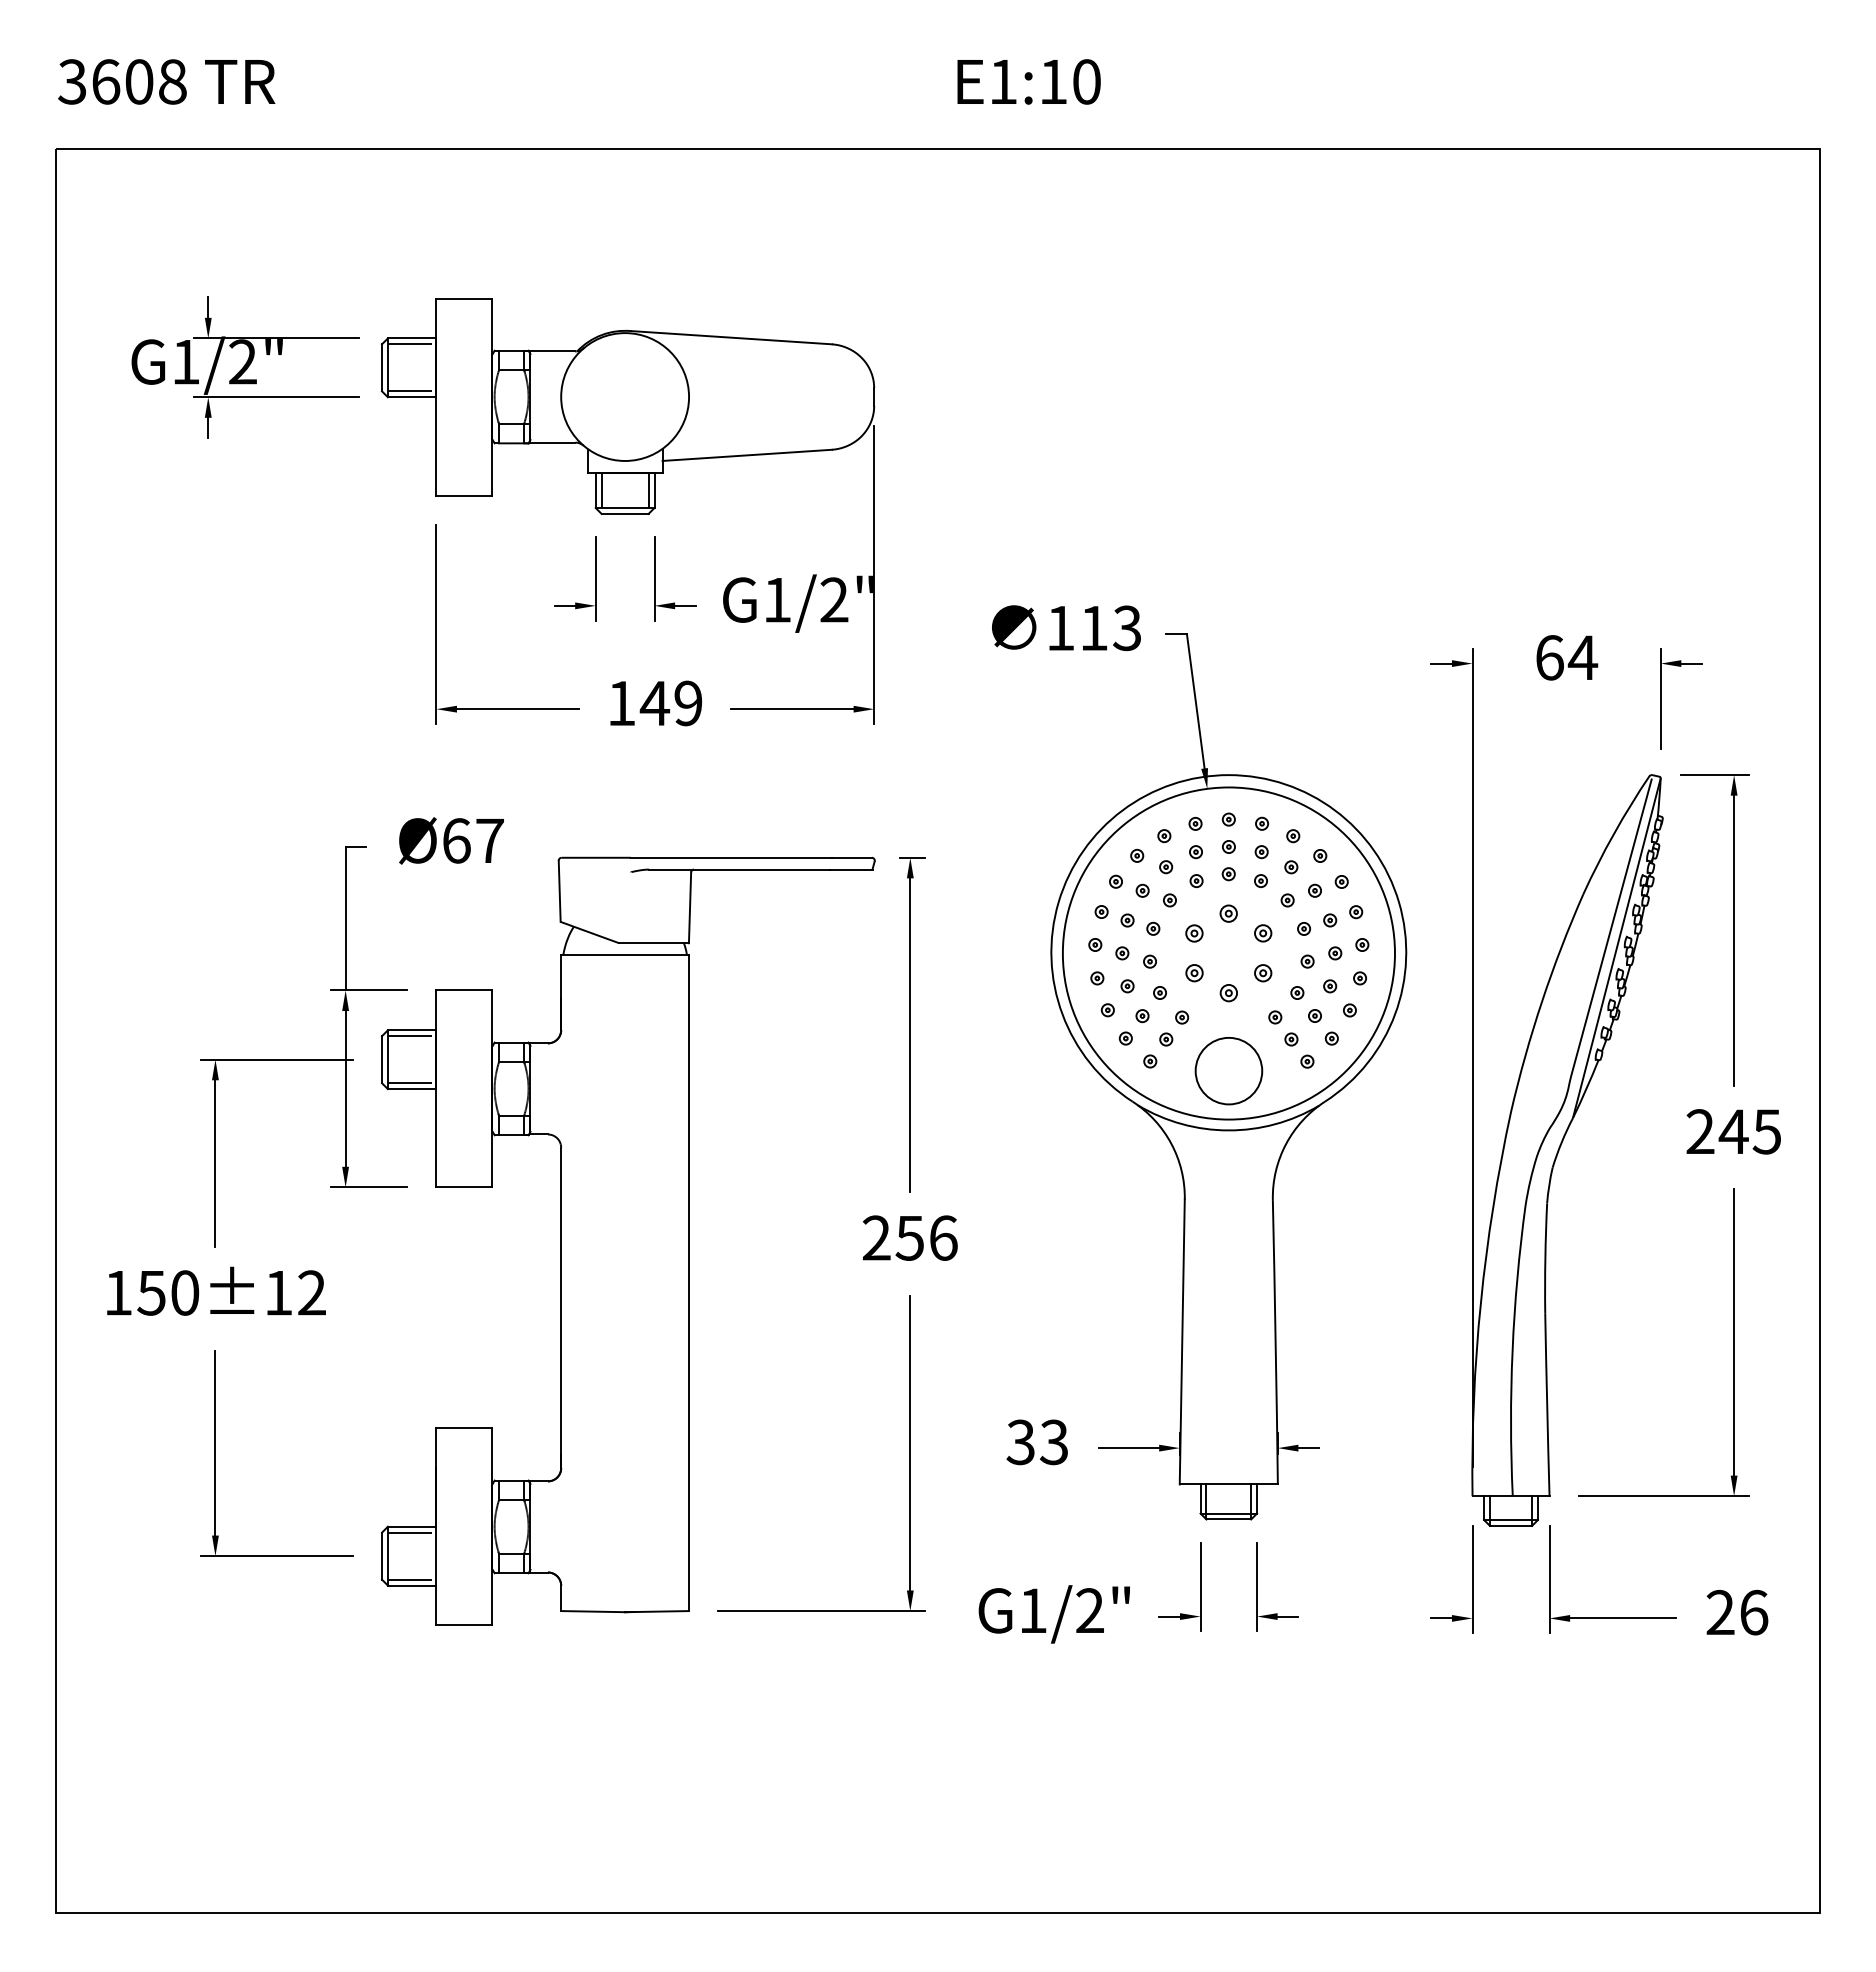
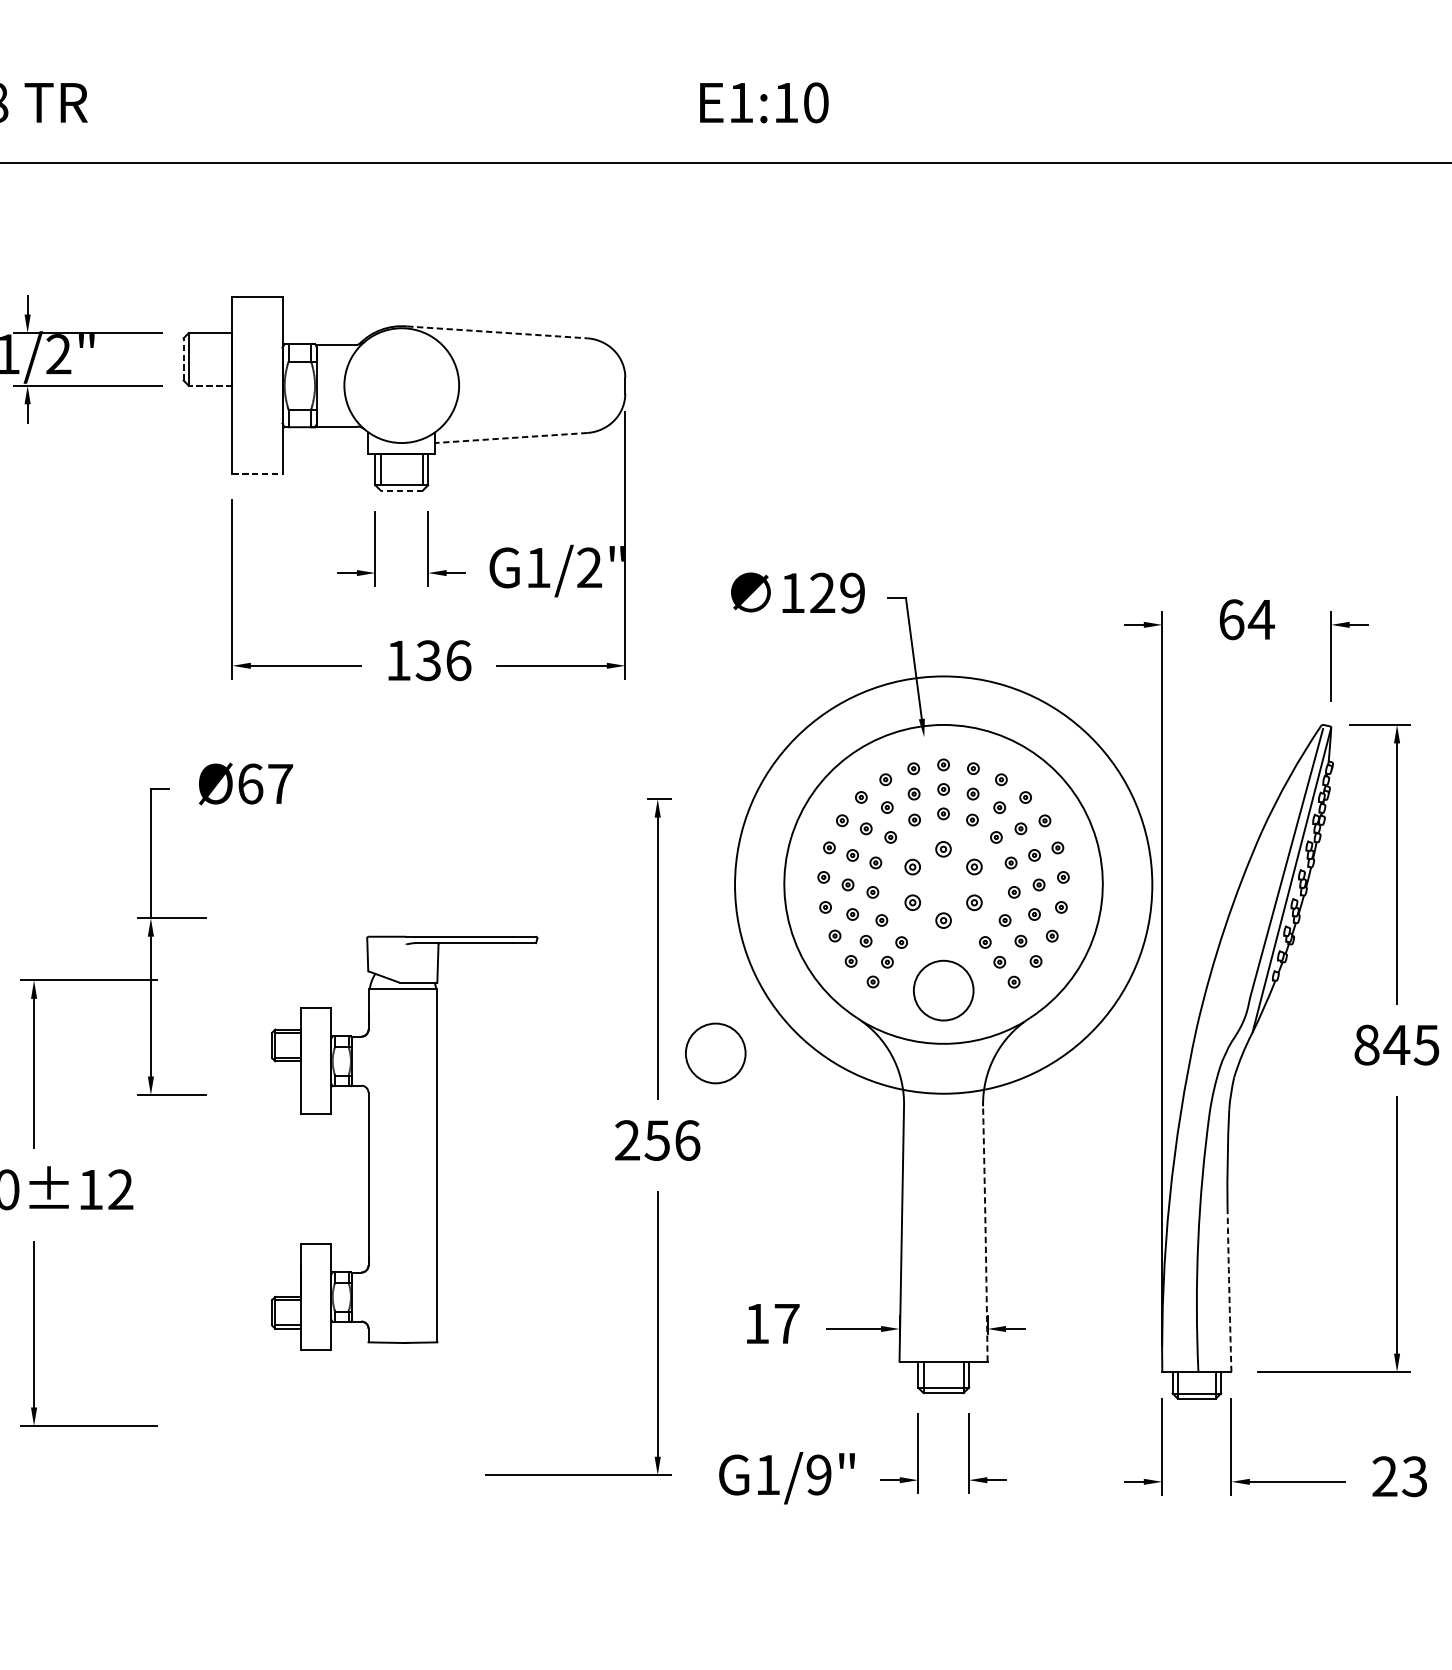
line: (731, 337) -> (497, 332), solid -> dashed
line: (411, 344) -> (210, 338), removed
line: (382, 367) -> (184, 359), solid -> dashed
line: (411, 391) -> (210, 380), removed
line: (411, 397) -> (210, 386), solid -> dashed
line: (747, 455) -> (511, 438), solid -> dashed
line: (464, 495) -> (257, 474), solid -> dashed
line: (625, 513) -> (402, 490), solid -> dashed
text: (1110, 628) -> (837, 593), 113 -> 129
text: (670, 703) -> (442, 660), 149 -> 136
circle: (1228, 953) -> (943, 885), size x1.4
text: (1700, 1131) -> (1366, 1044), 245 -> 845
circle: (974, 1141) -> (715, 1053), added
part: (628, 1240) -> (404, 1142), size x0.6
arc: (1275, 1342) -> (985, 1234), solid -> dashed
arc: (1547, 1404) -> (1229, 1289), solid -> dashed
text: (1037, 1442) -> (771, 1323), 33 -> 17
text: (1089, 1610) -> (818, 1474), G1/2" -> G1/9"
text: (1753, 1612) -> (1414, 1476), 26 -> 23

